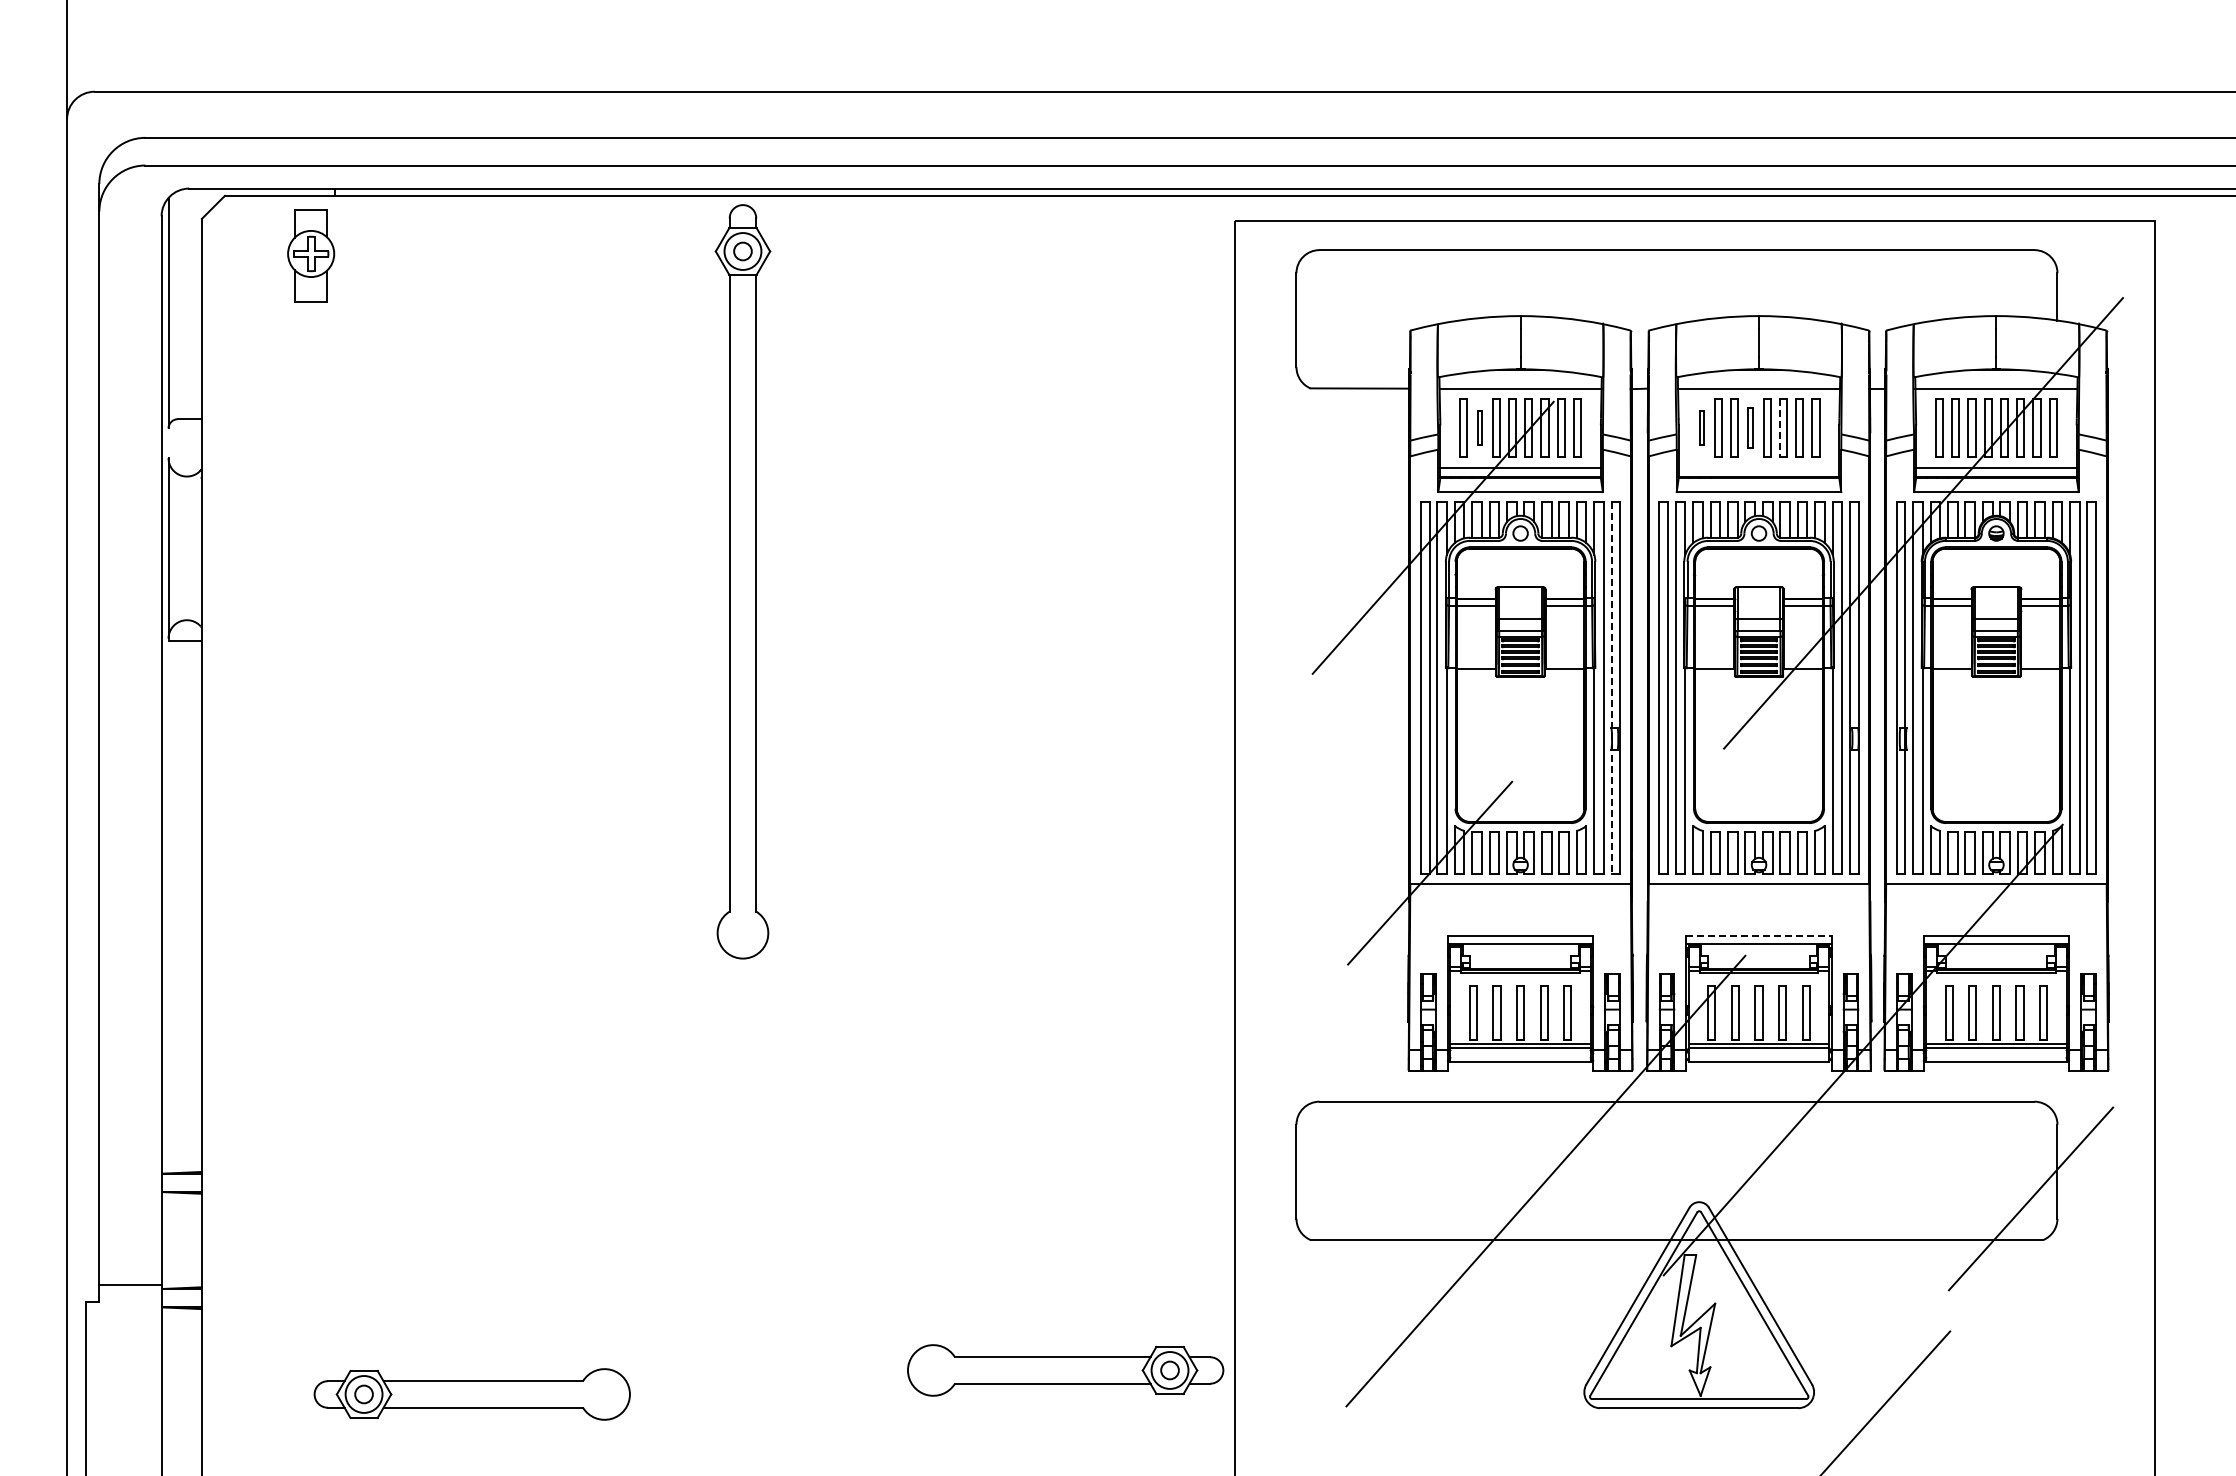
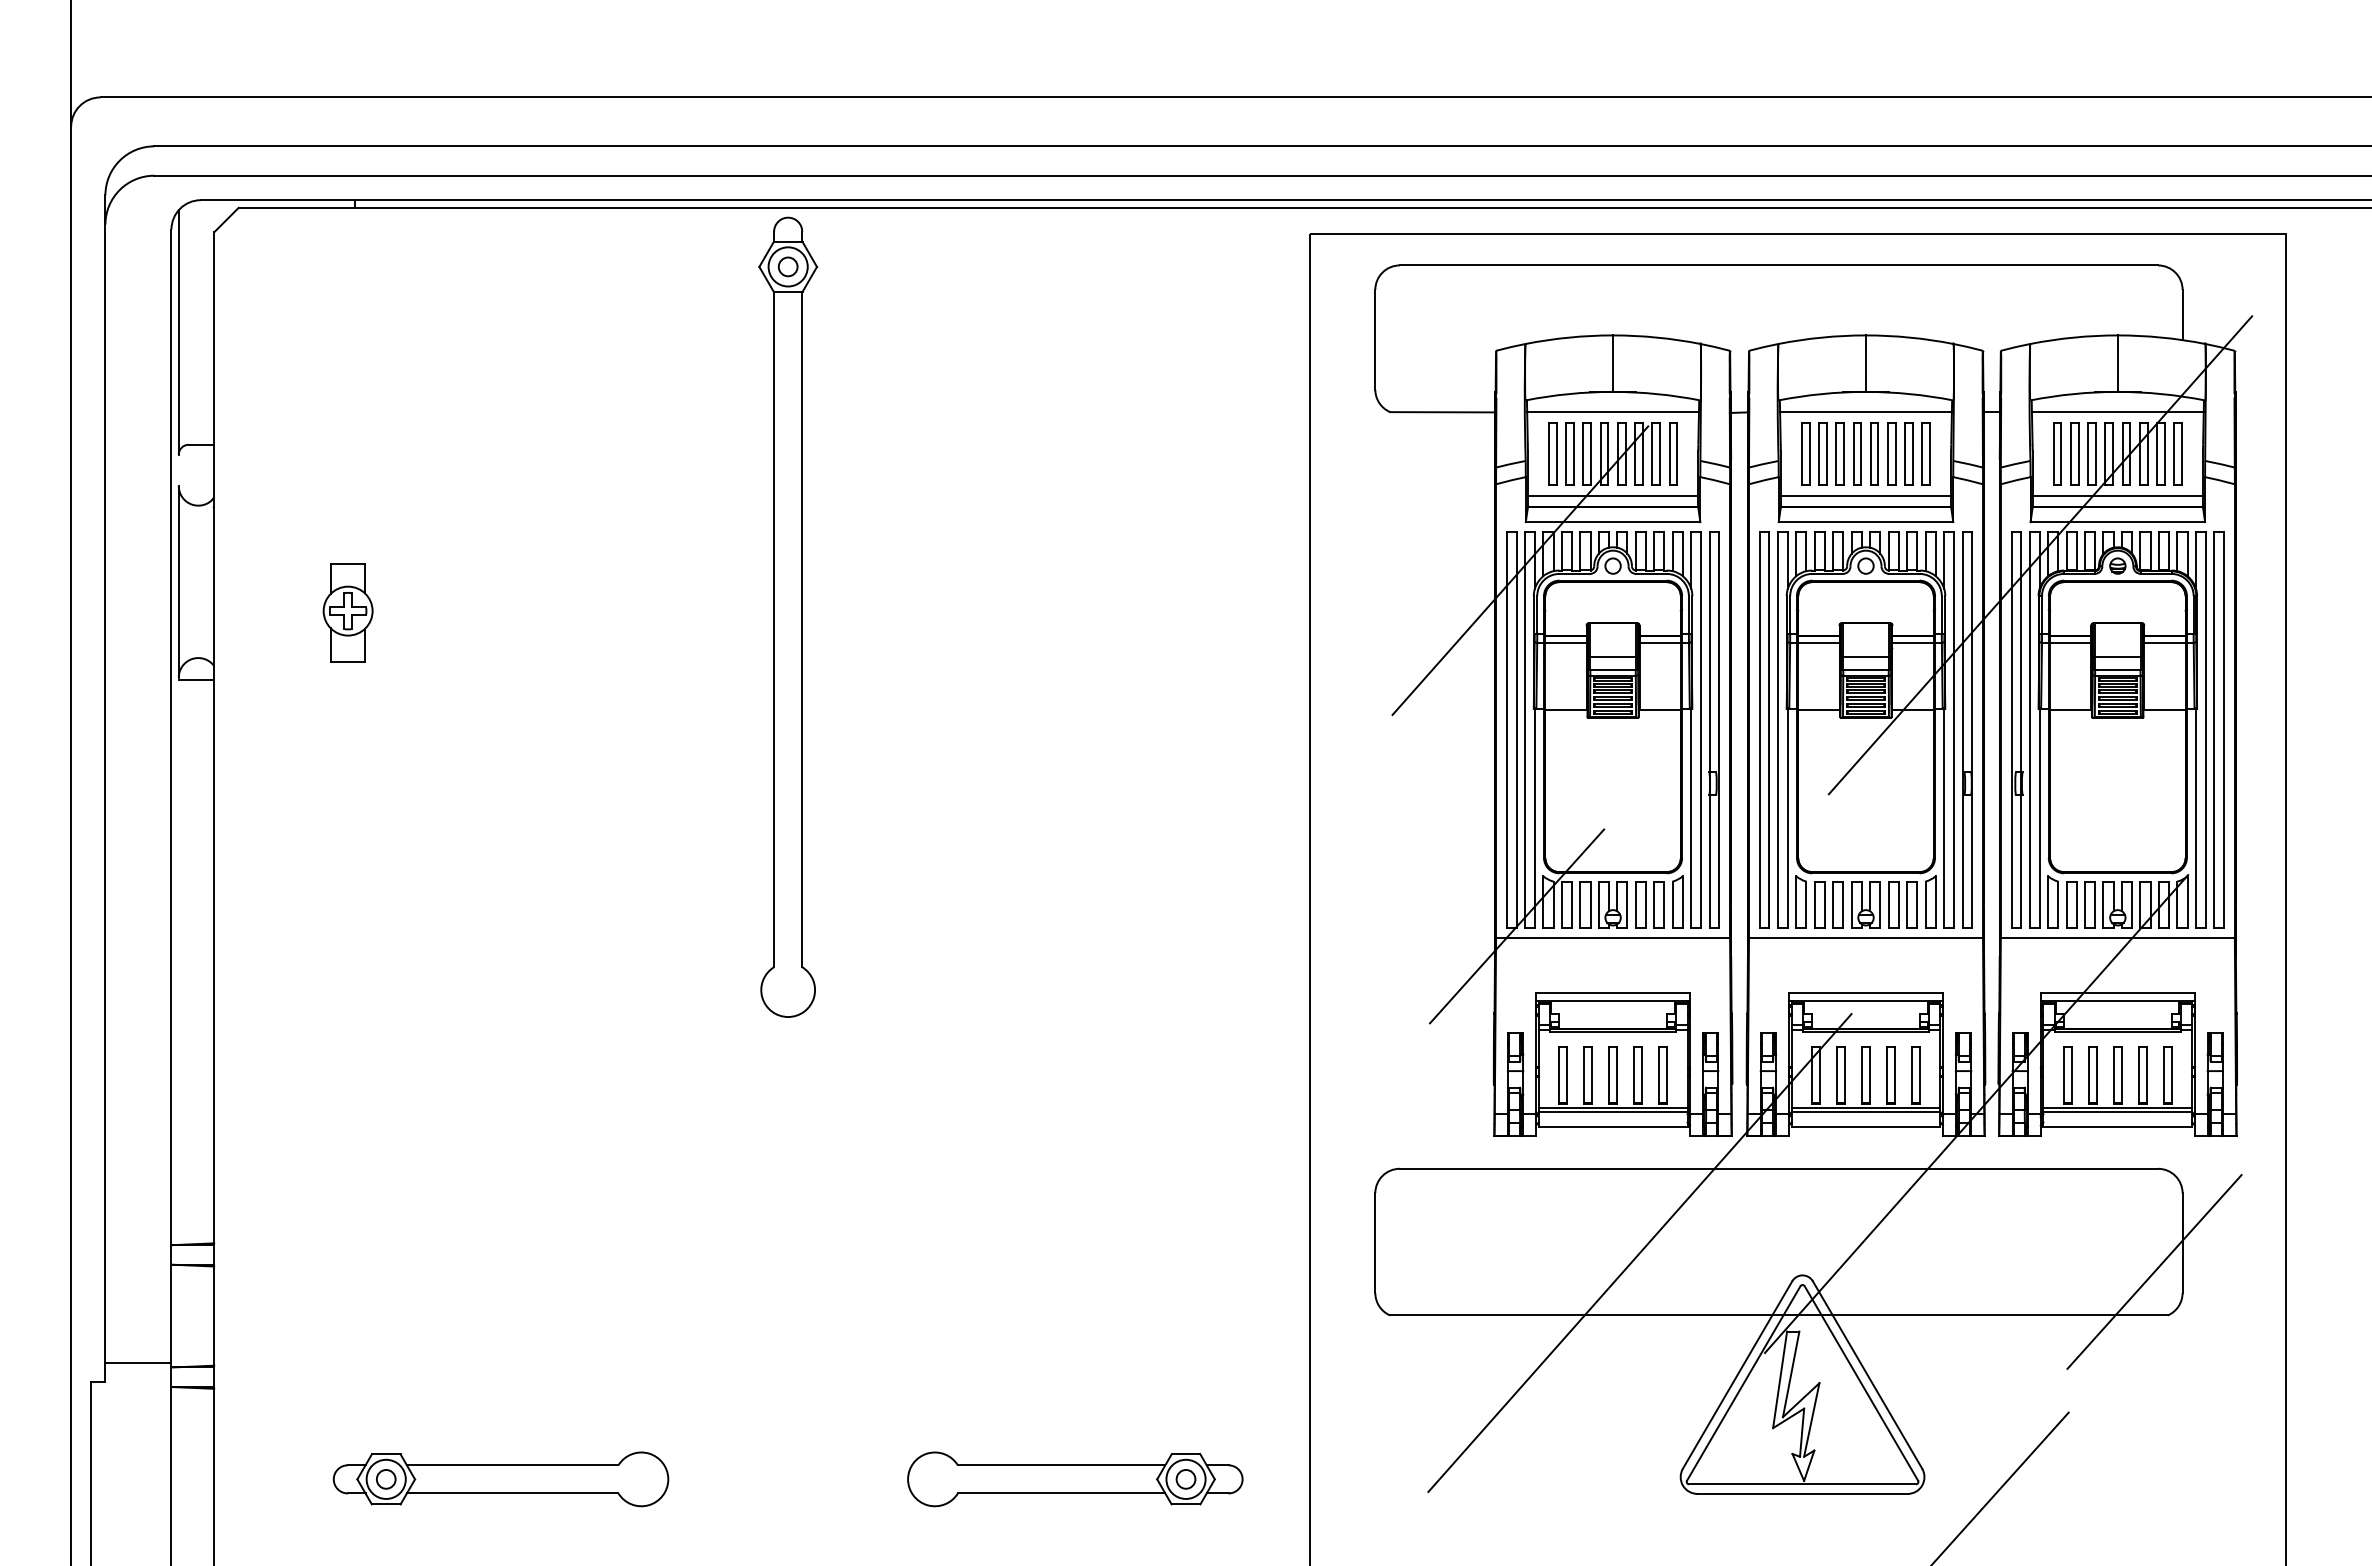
part: (311, 255) -> (348, 612), moved
part: (1479, 427) -> (1569, 453), size x1.67
part: (1702, 427) -> (1806, 453), size x1.67
part: (1750, 427) -> (1856, 453), size x1.43
line: (1779, 428) -> (1887, 454), dashed -> solid
line: (1758, 467) -> (1865, 496), added
line: (1611, 688) -> (1709, 730), dashed -> solid
line: (1759, 935) -> (1866, 992), dashed -> solid
part: (1065, 1370) -> (1075, 1479), moved

